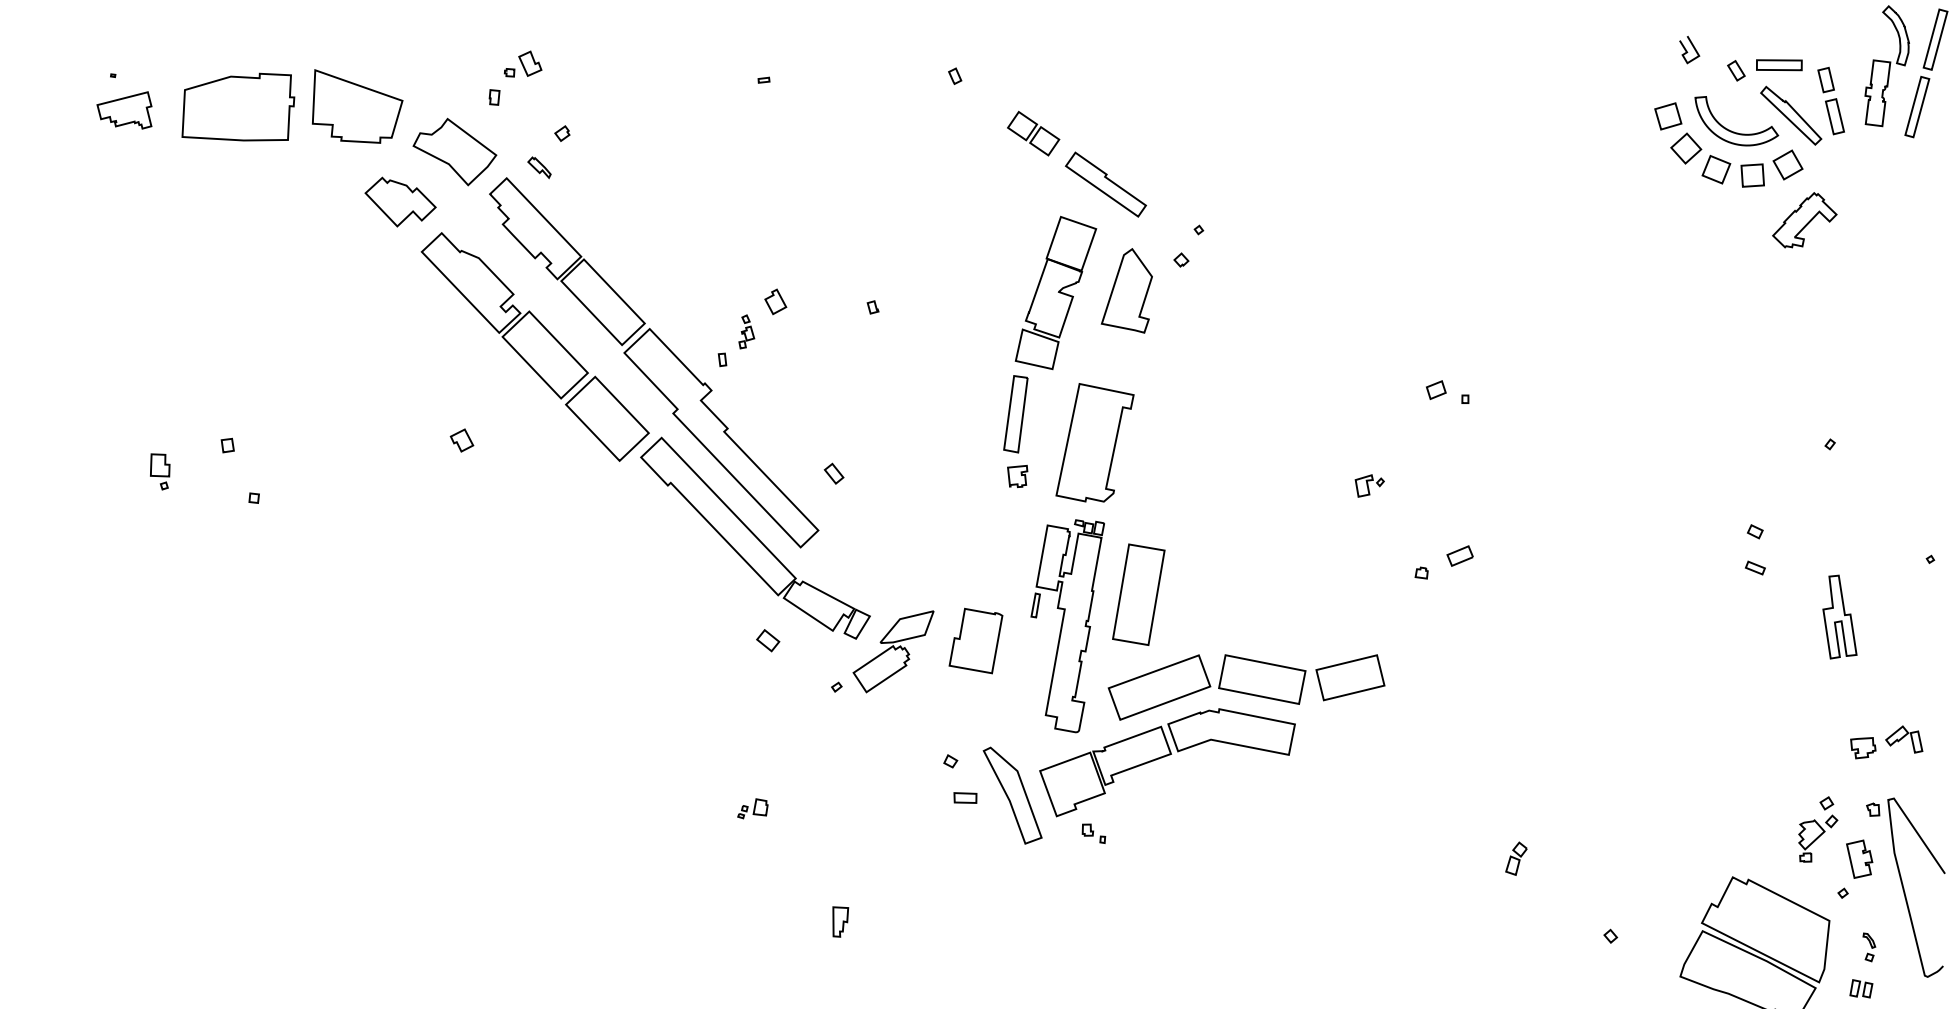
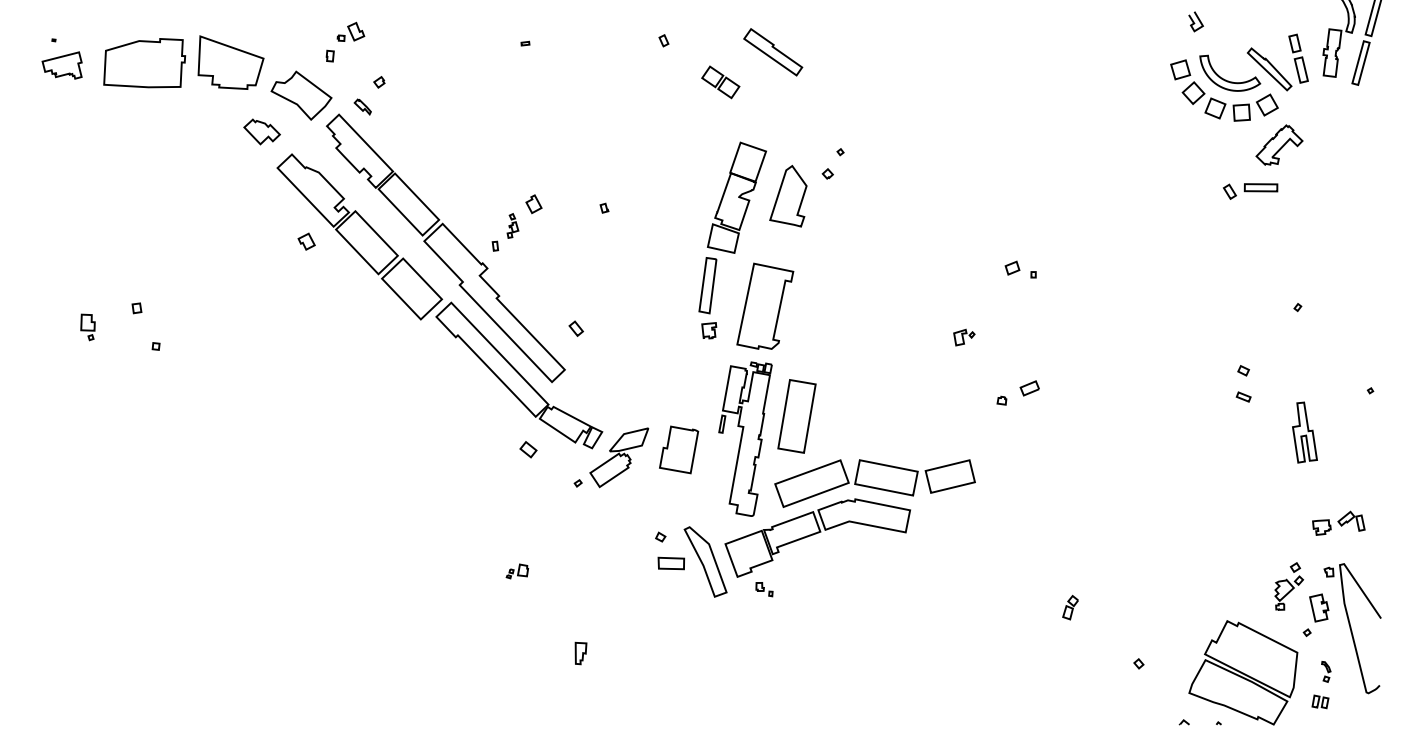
part: (1764, 70) -> (1250, 191), moved
part: (1106, 184) -> (773, 52), moved
part: (399, 201) -> (261, 131), size x0.7
part: (461, 440) -> (306, 241), moved
part: (965, 797) -> (671, 563), size x1.6

